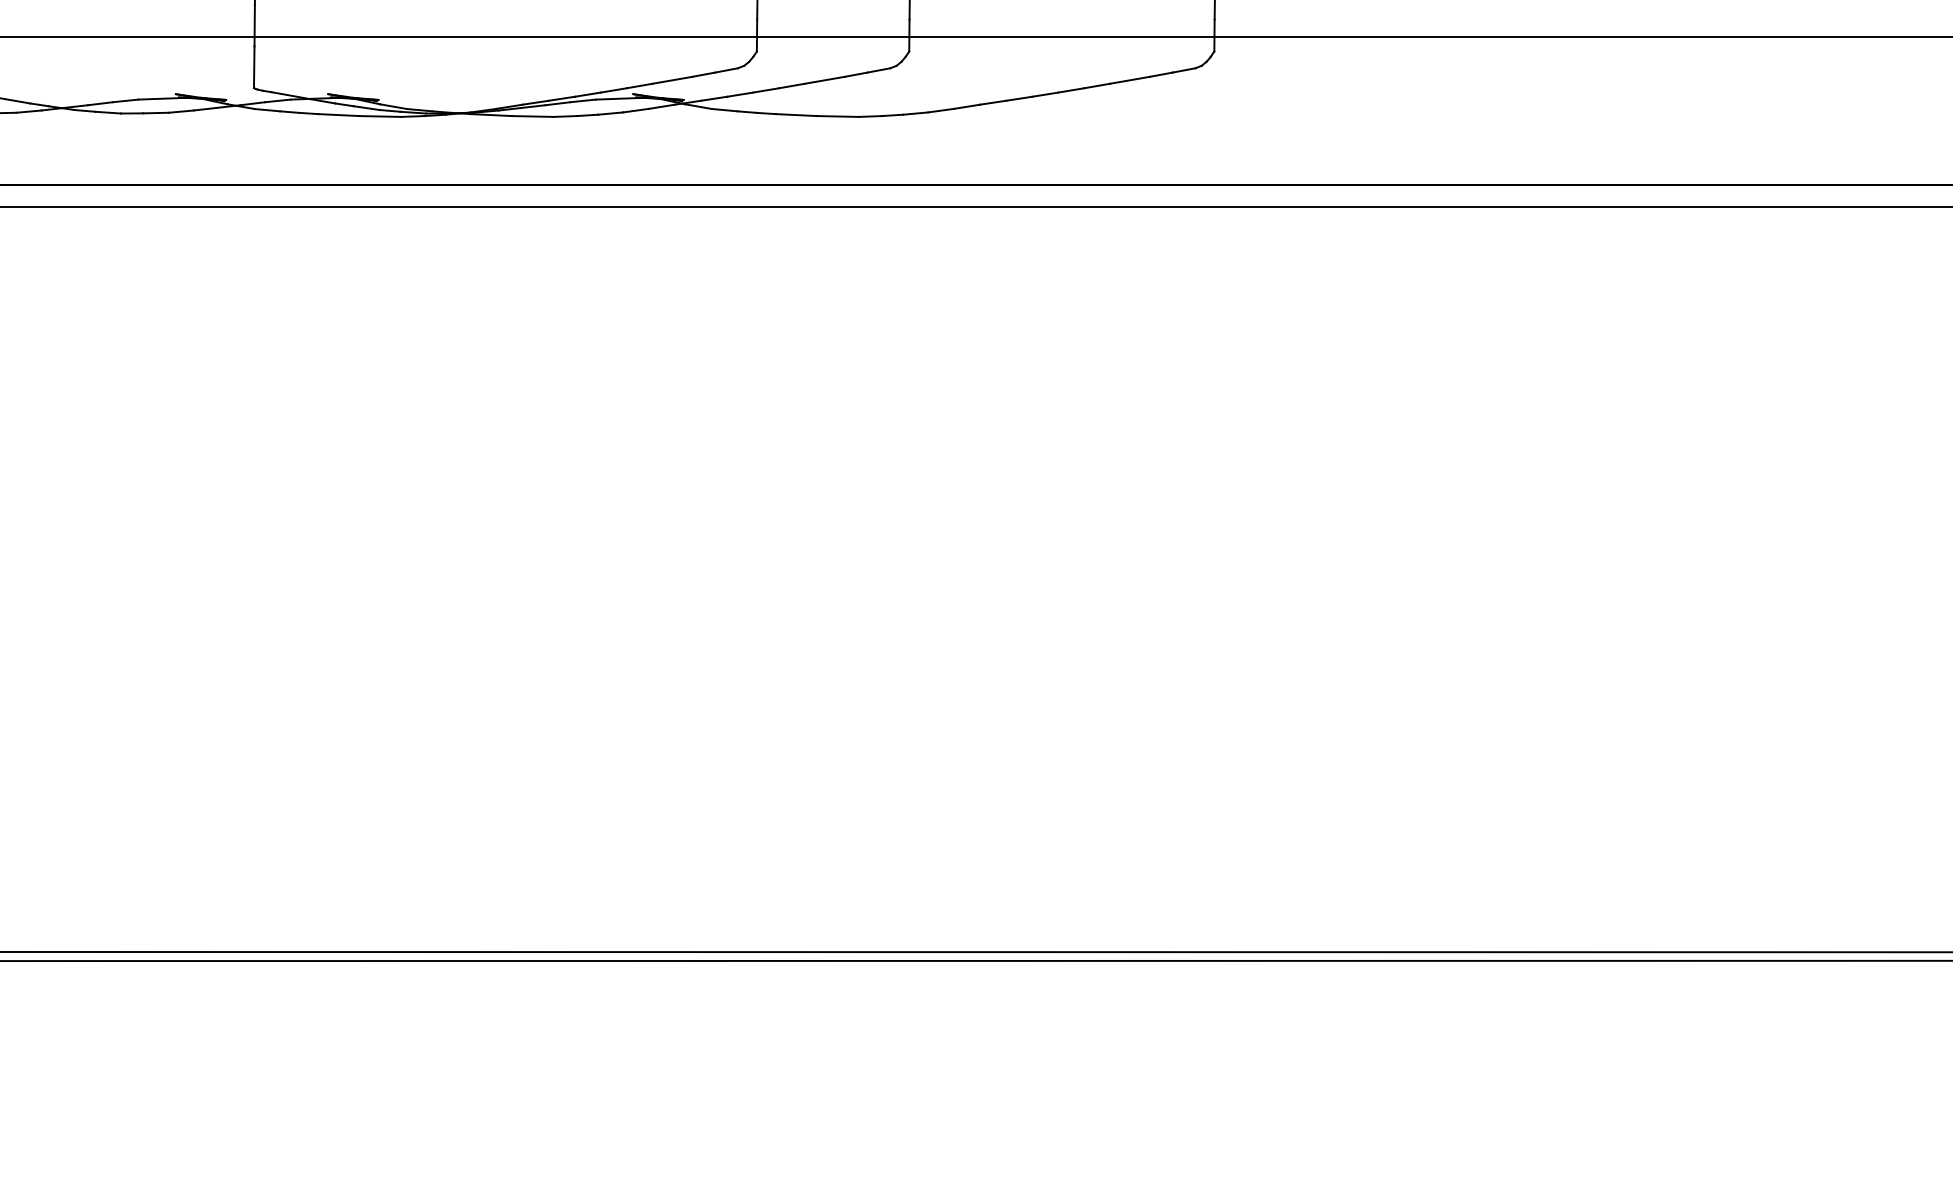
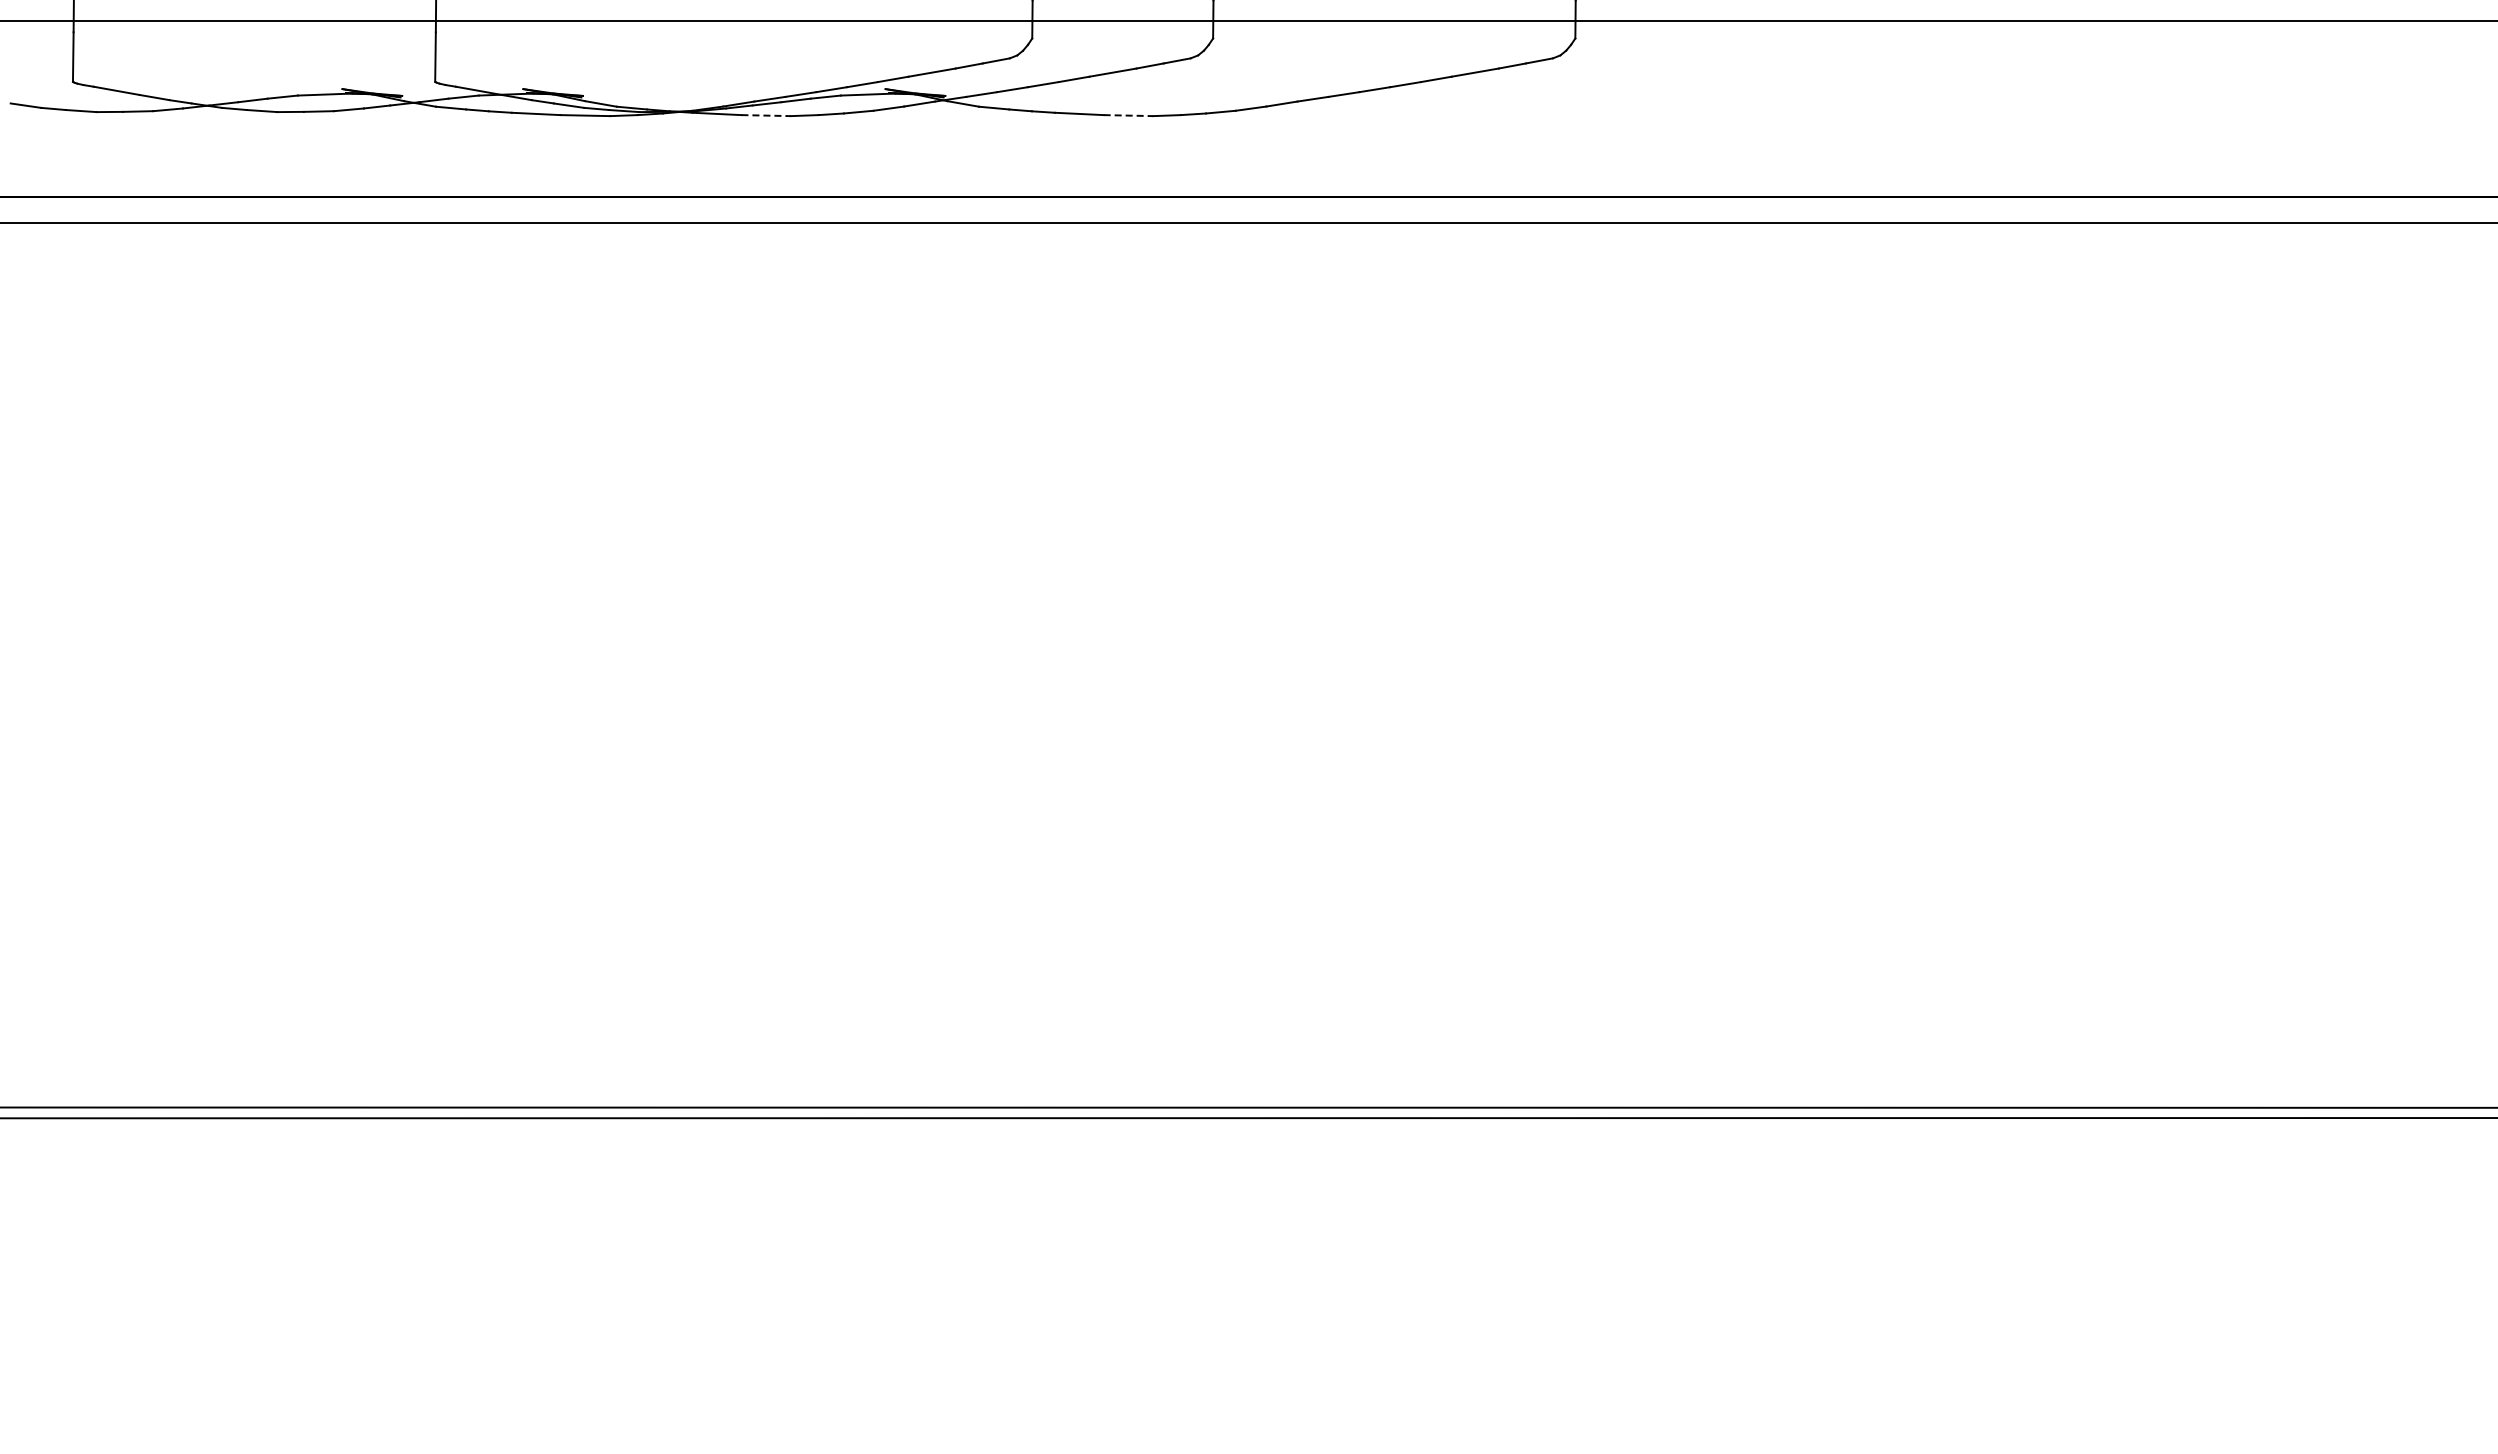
line: (533, 116) -> (766, 115), solid -> dashed
line: (837, 116) -> (1128, 115), solid -> dashed

